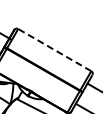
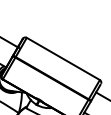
line: (53, 49) -> (62, 58), dashed -> solid

